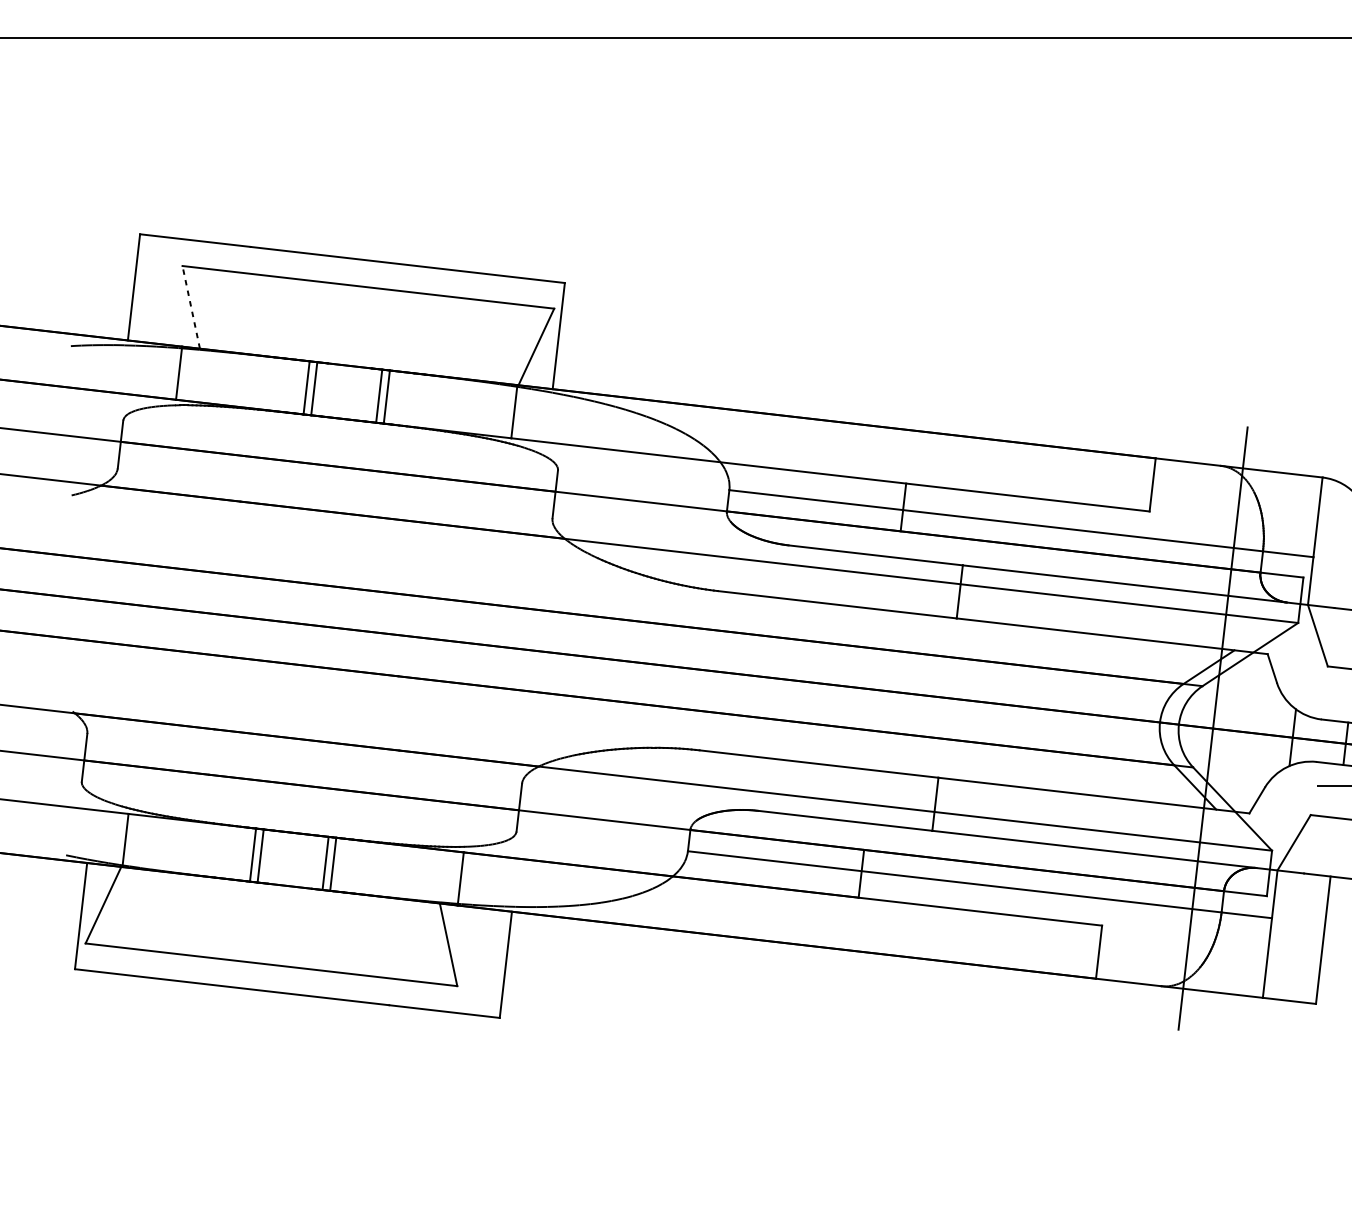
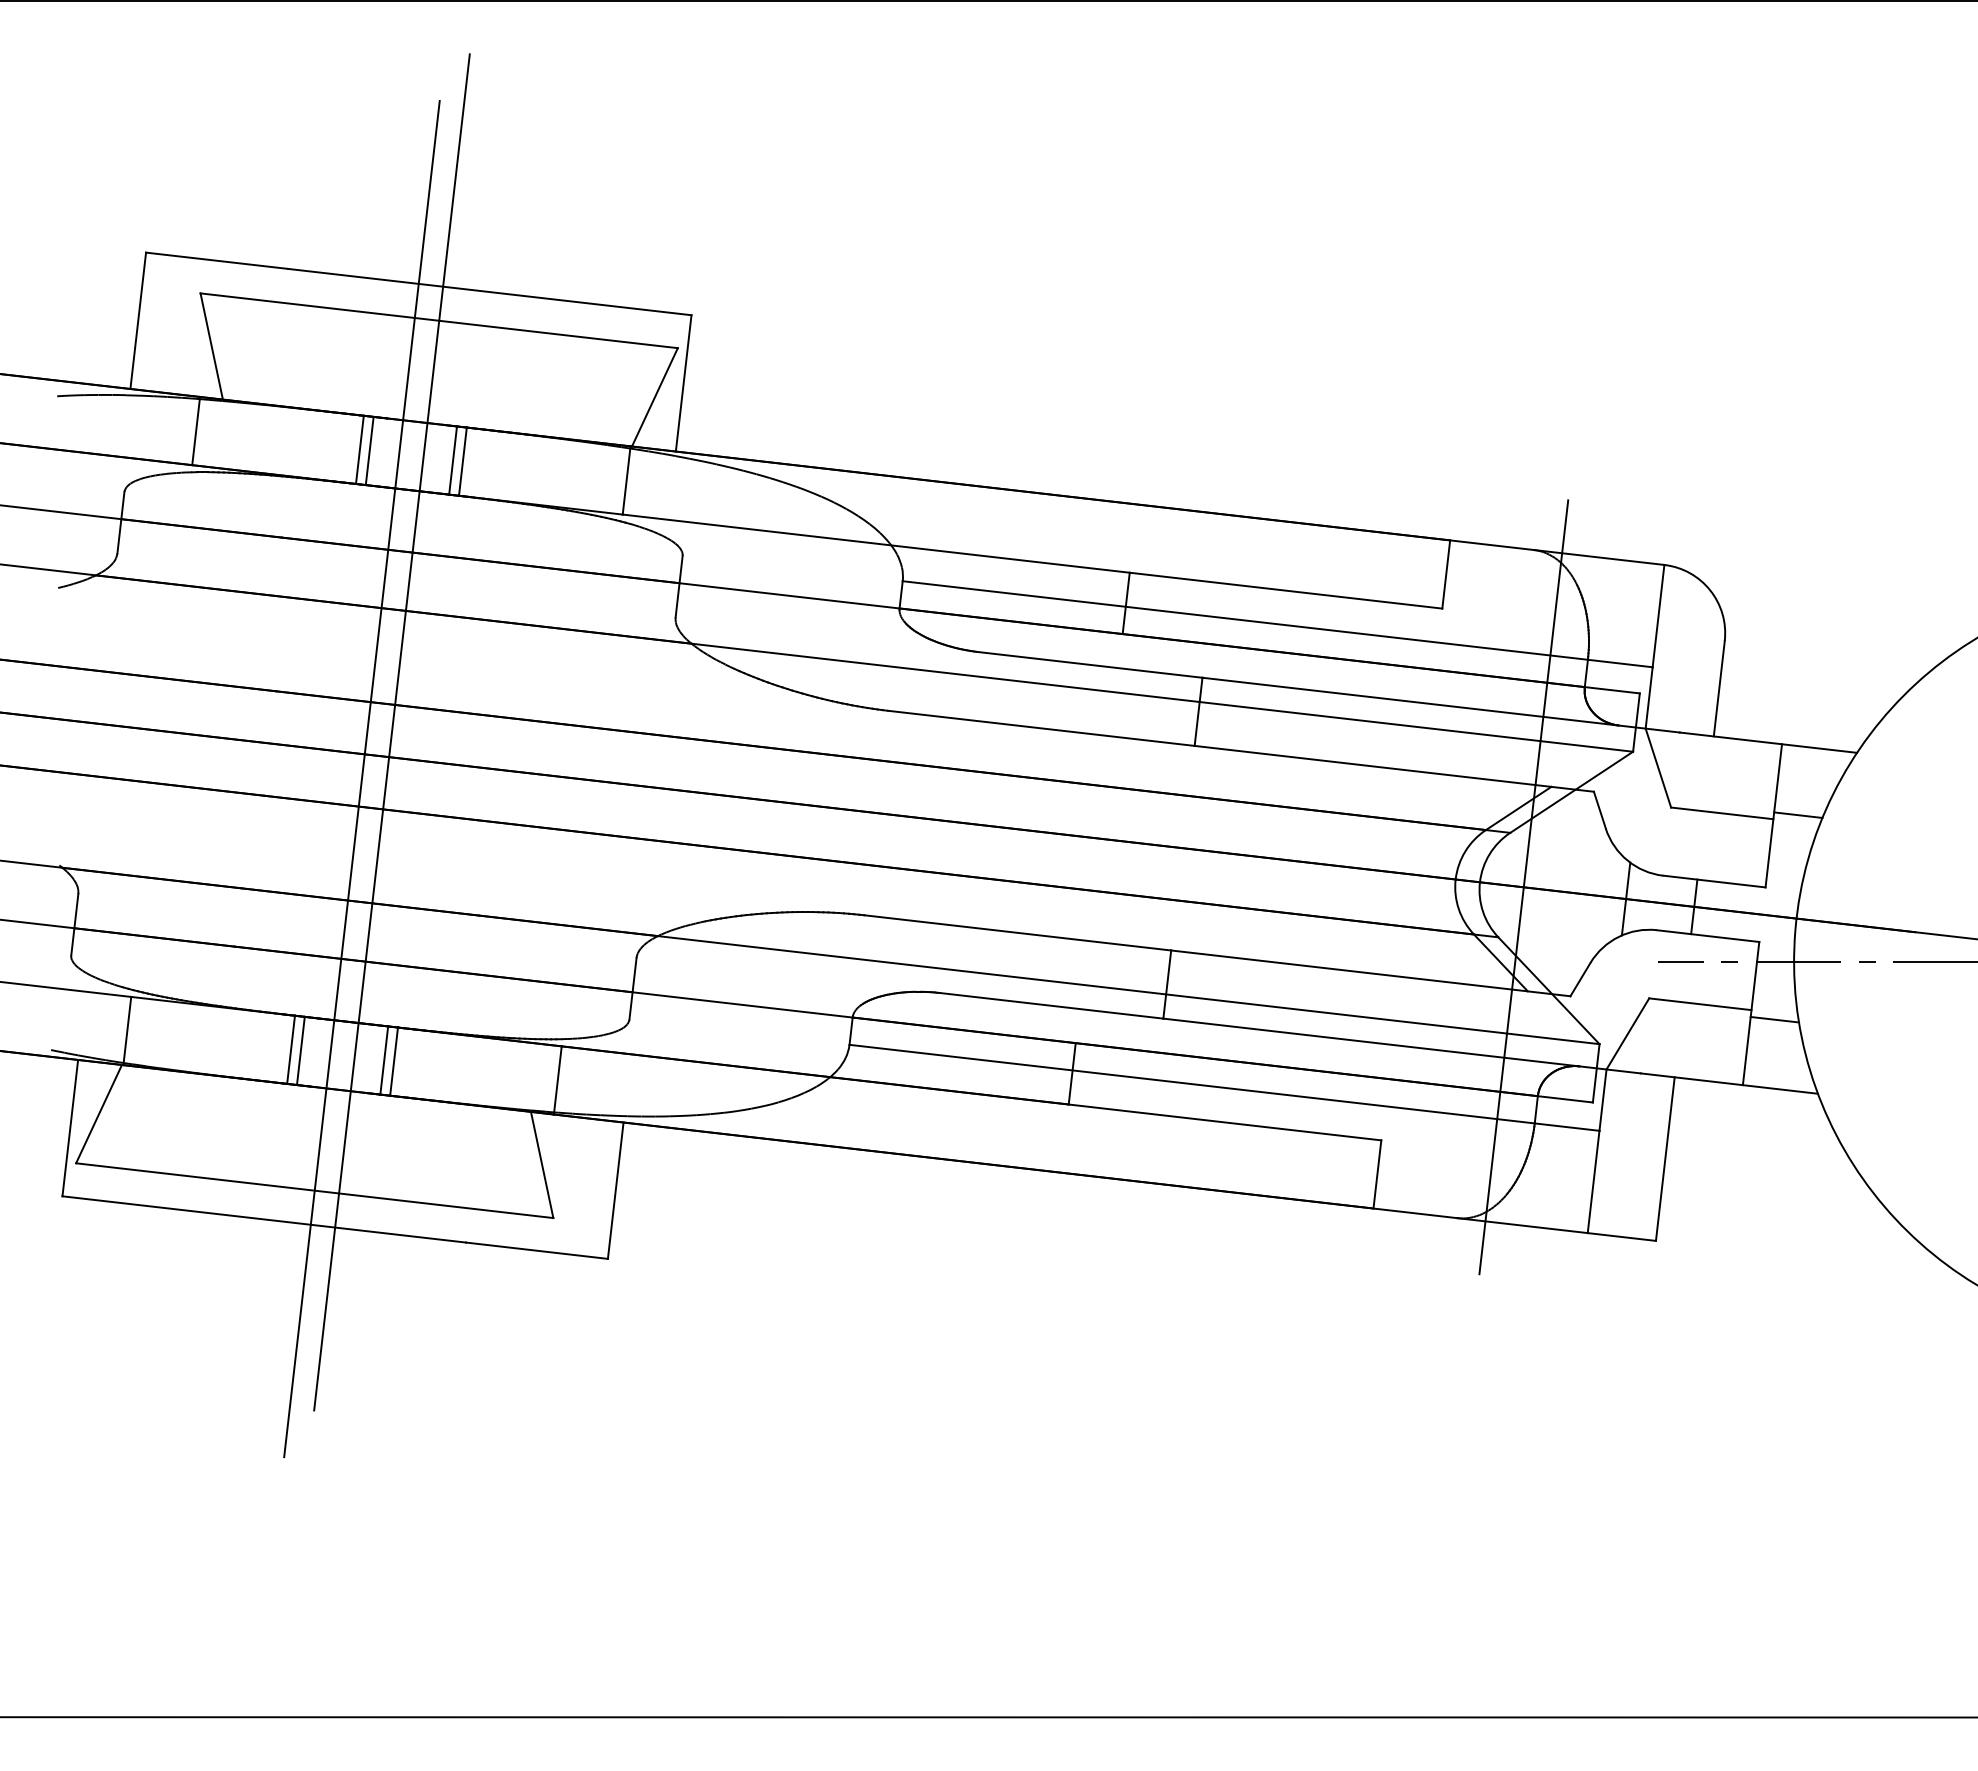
line: (191, 307) -> (211, 346), dashed -> solid
line: (331, 607) -> (391, 732), added
line: (307, 644) -> (361, 779), added

